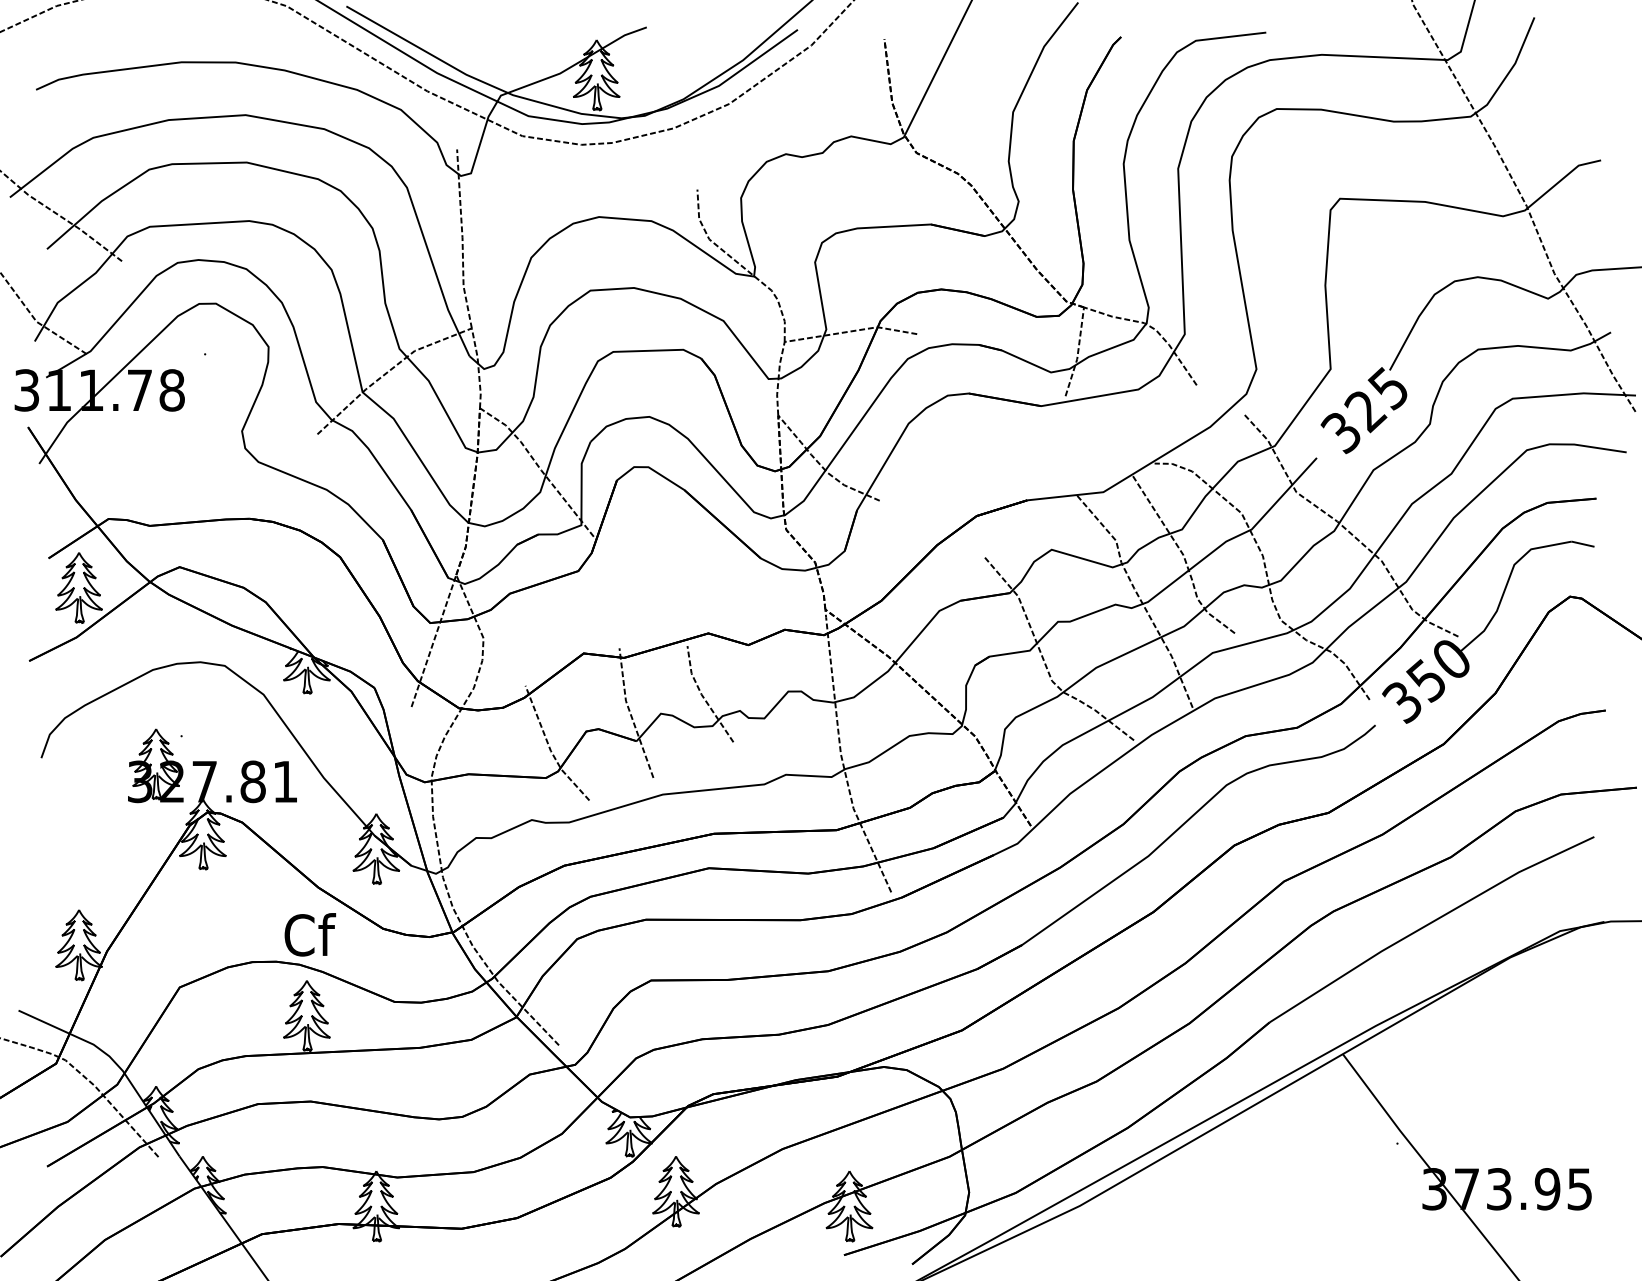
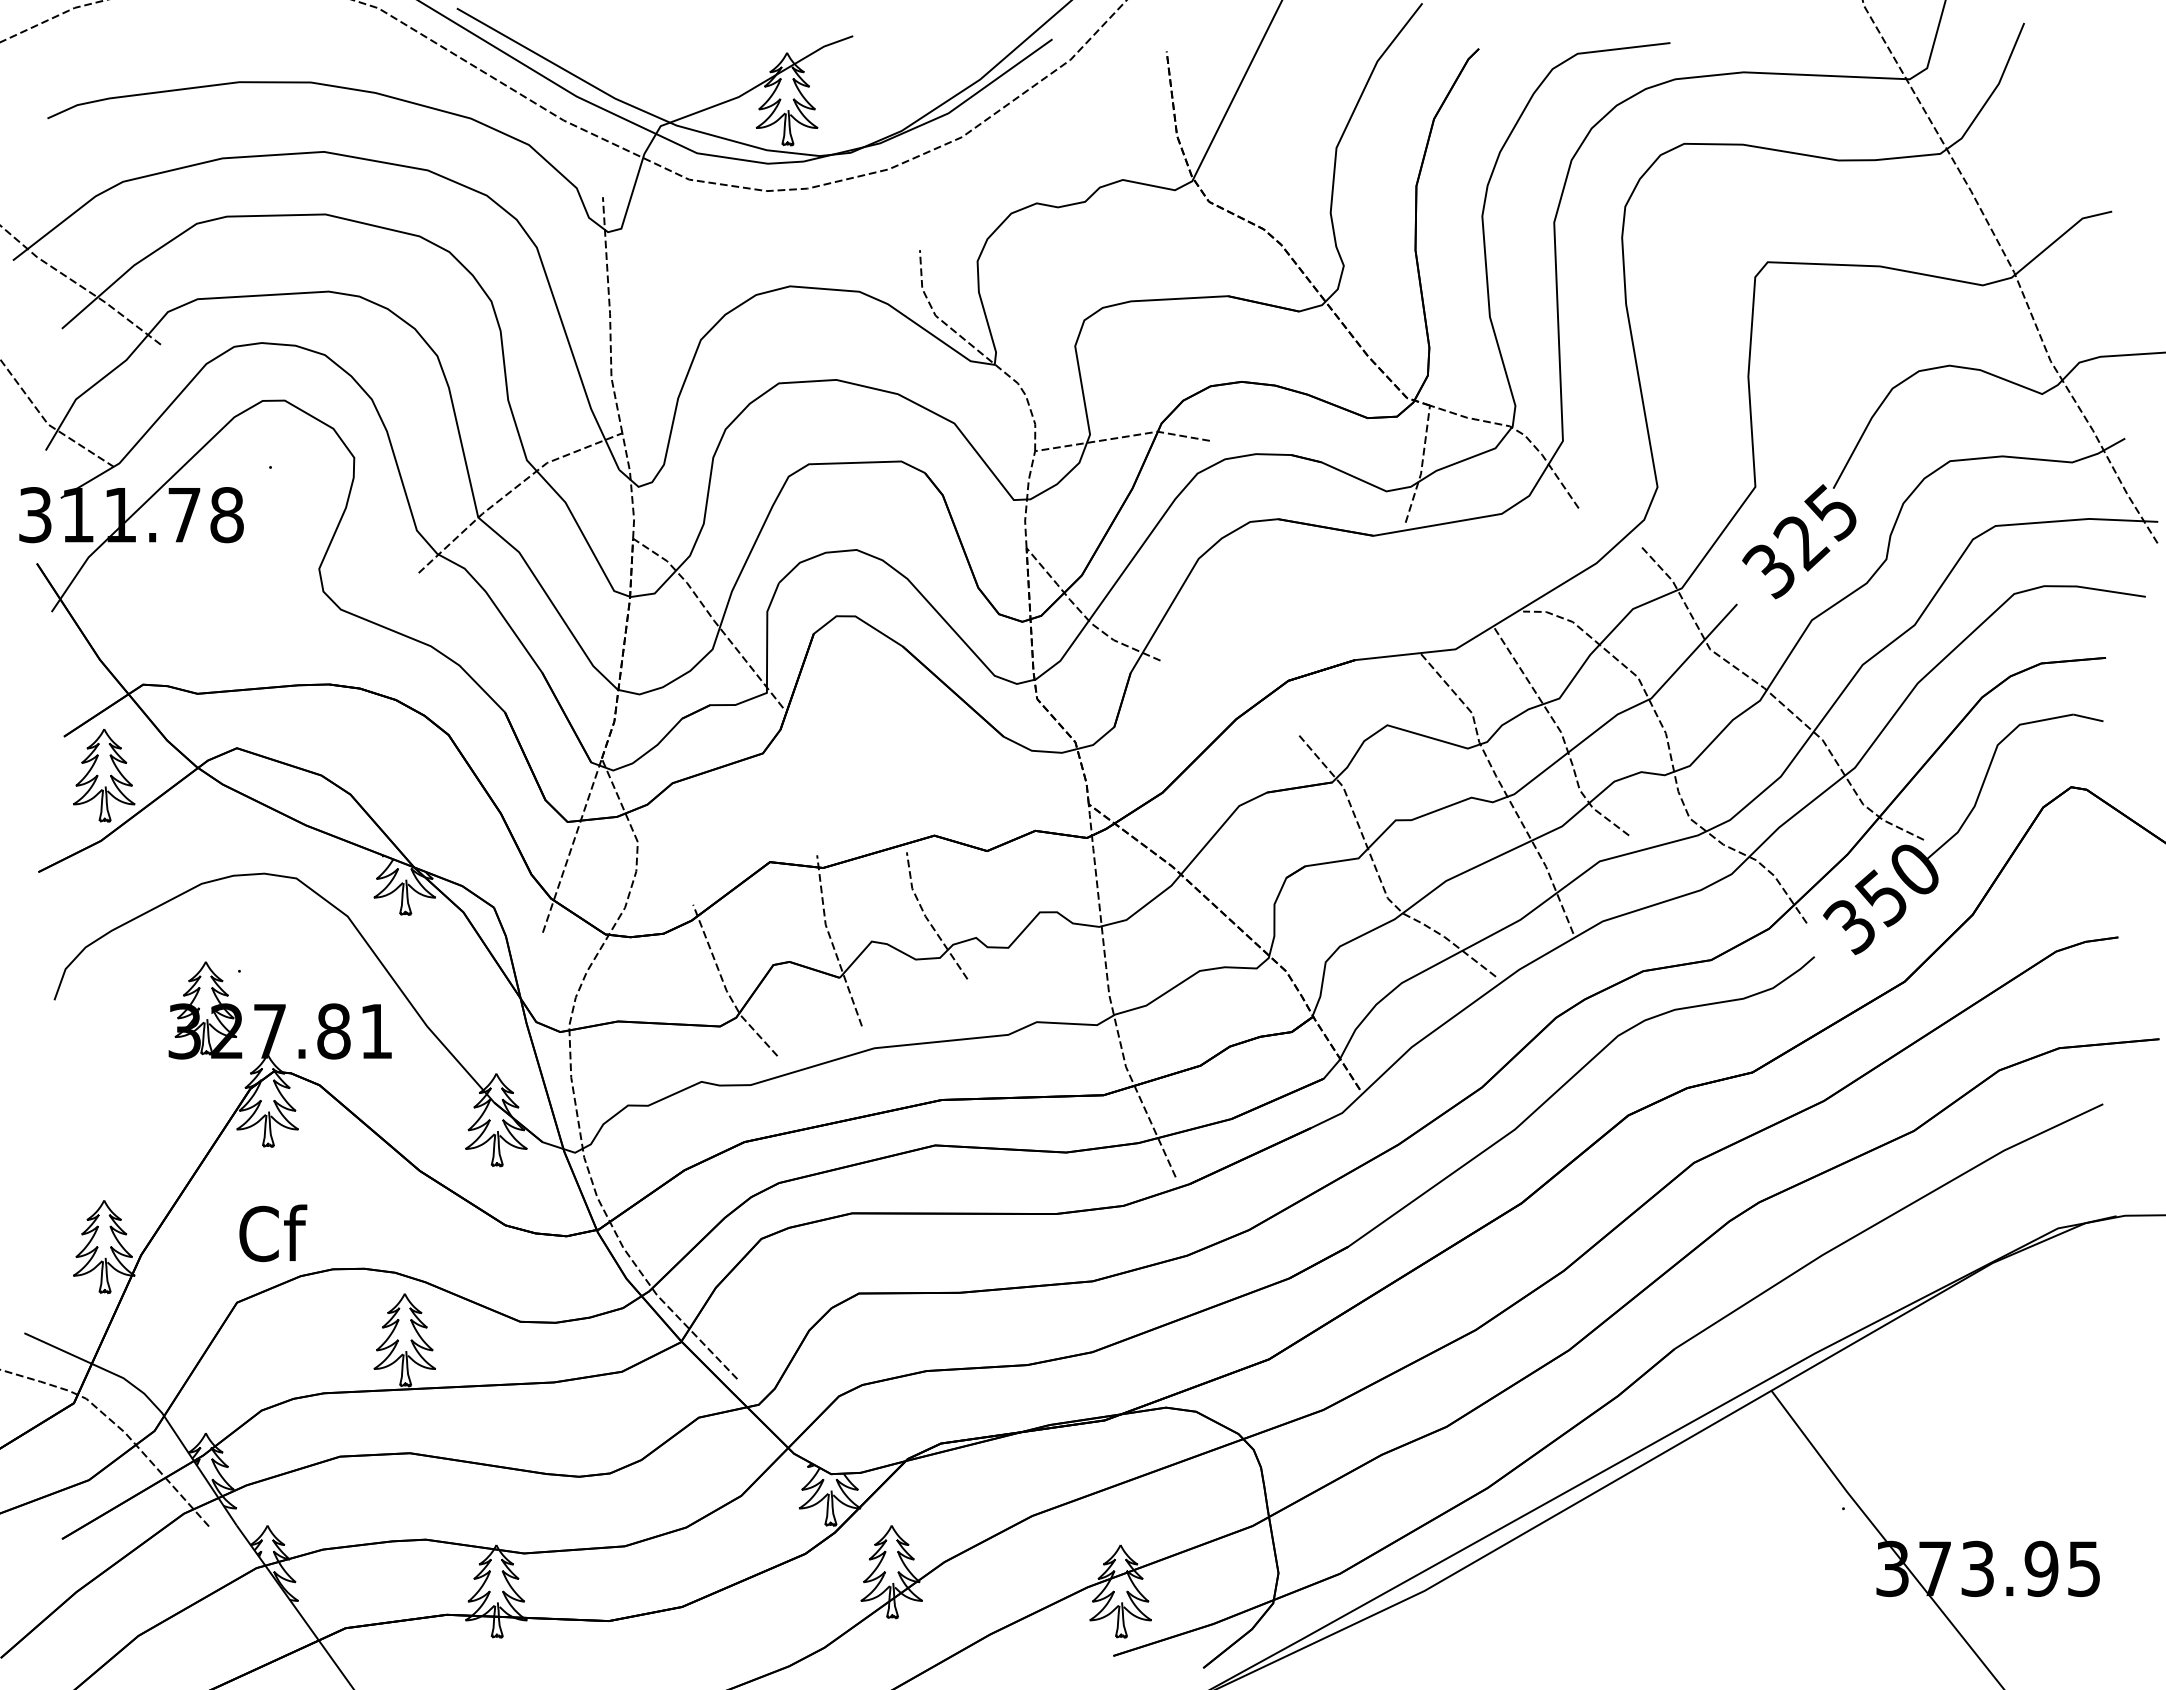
text: (310, 934) -> (273, 1233), moved

